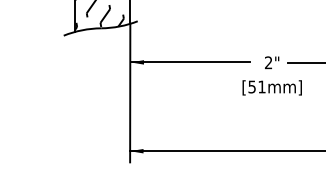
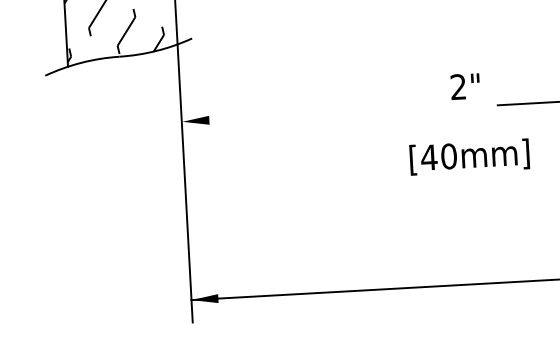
line: (189, 62) -> (300, 115), removed
text: (272, 62) -> (466, 85), moved
text: (256, 86) -> (437, 156), [51mm] -> [40mm]

